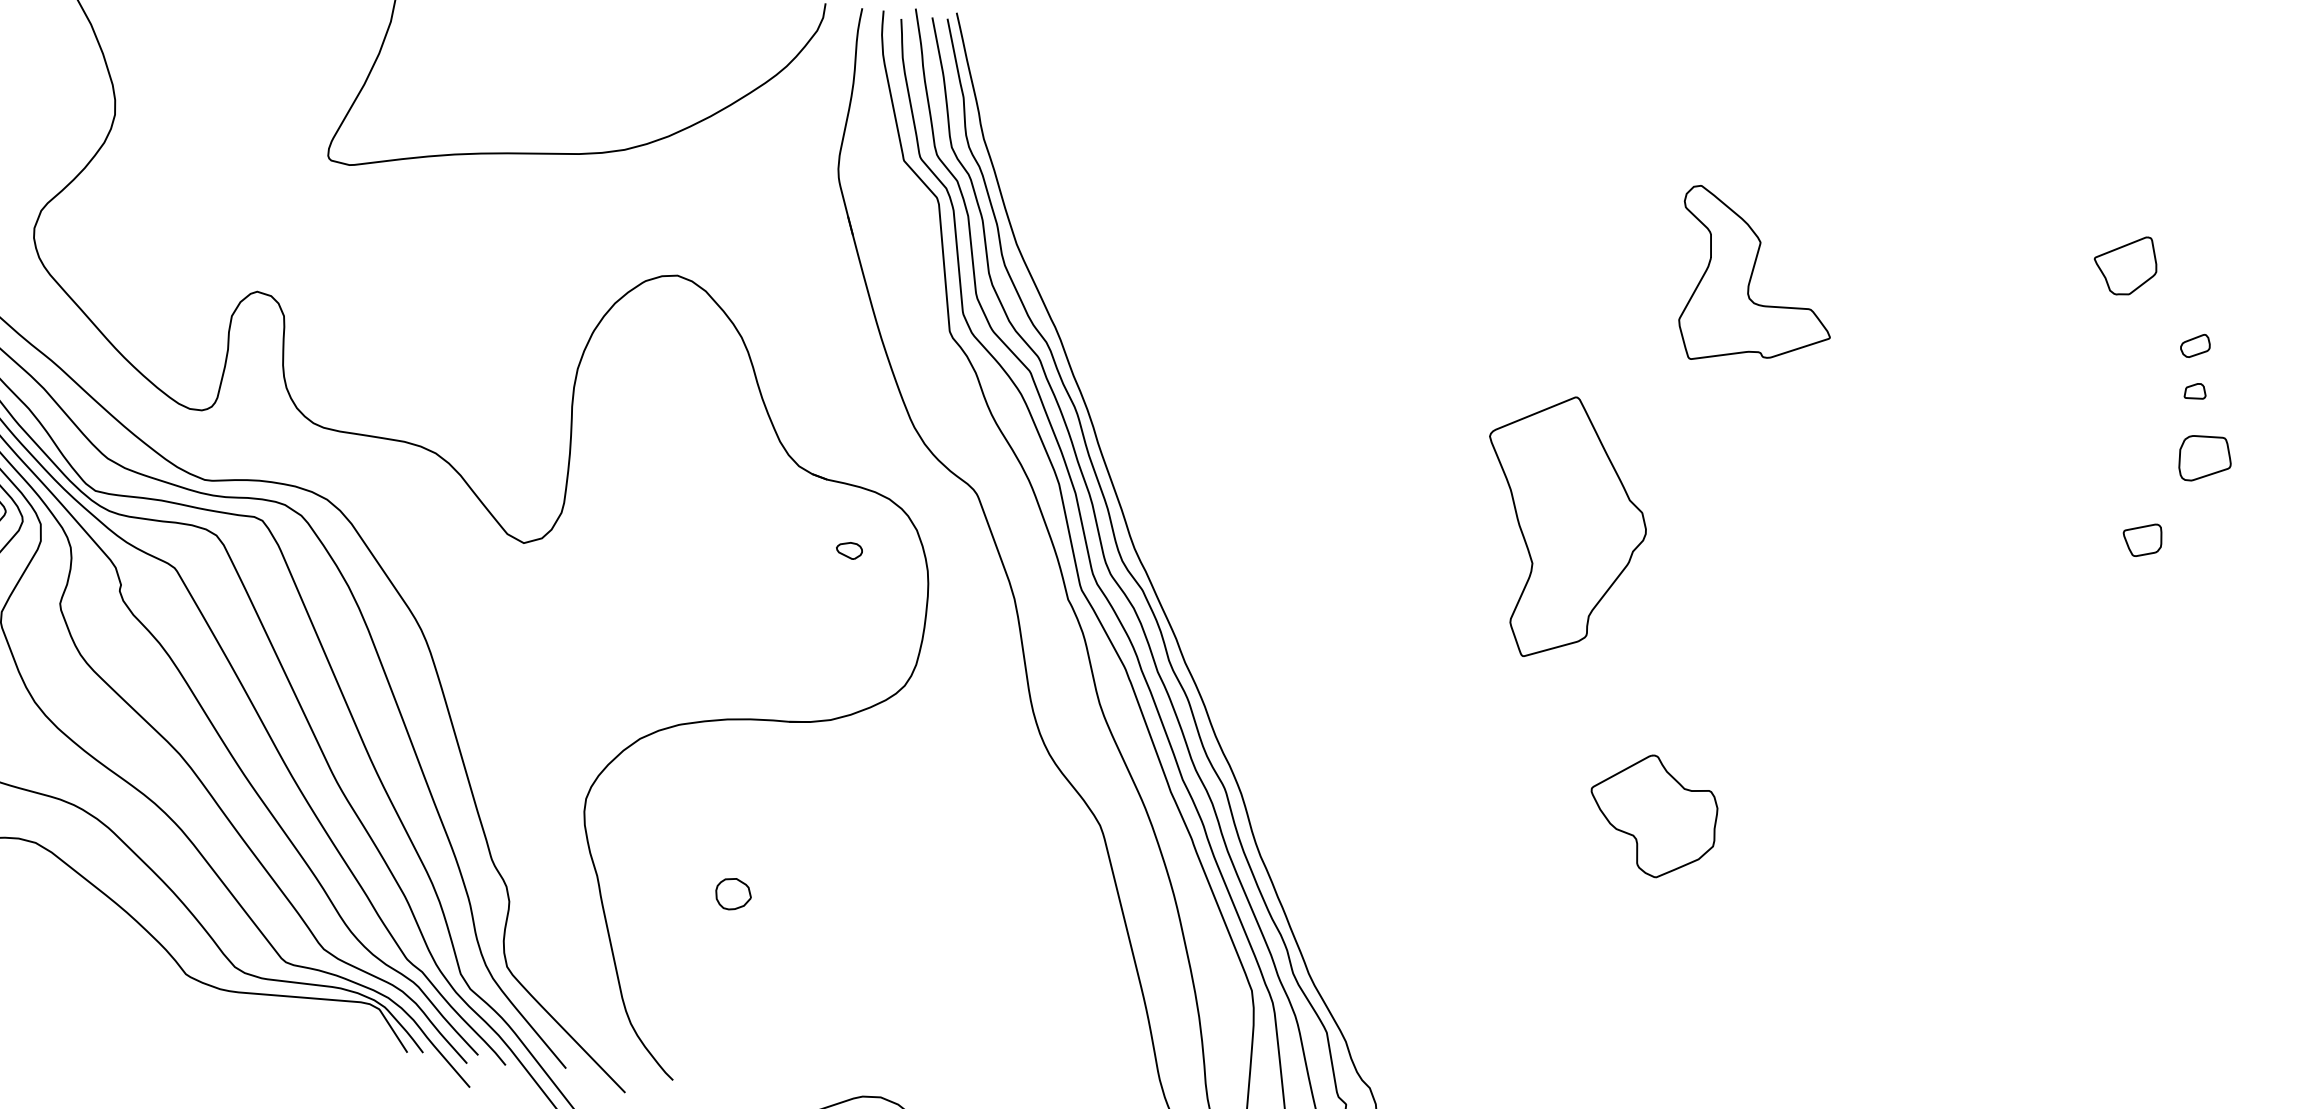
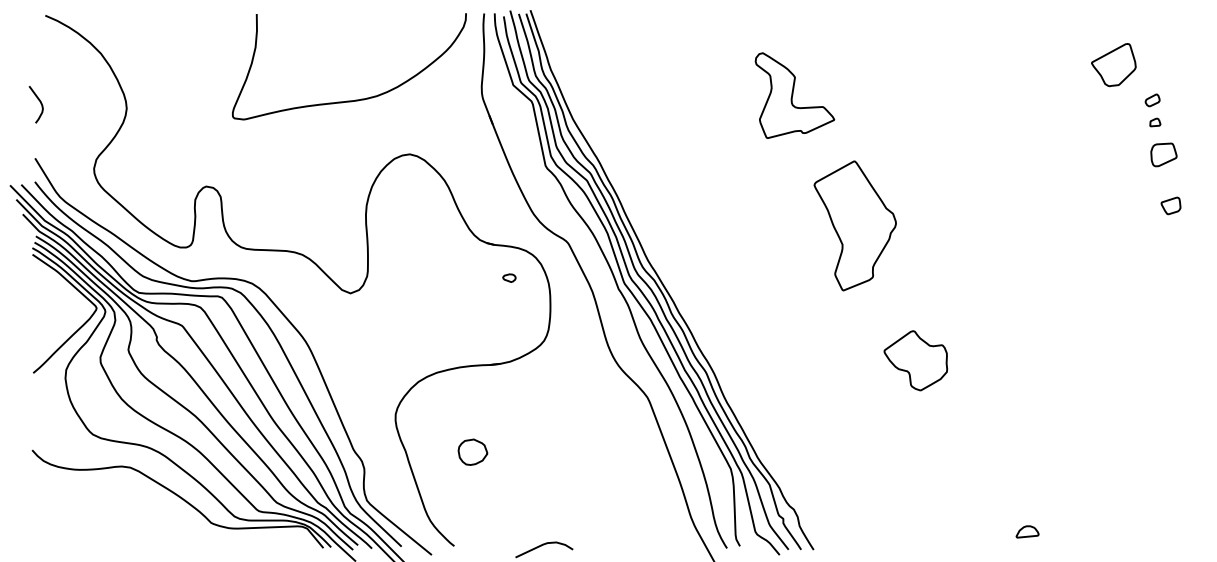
part: (2124, 265) -> (1113, 65), size x1.43
part: (1755, 279) -> (794, 95), moved
part: (2141, 538) -> (1170, 205), moved
part: (732, 892) -> (472, 451), size x1.67

